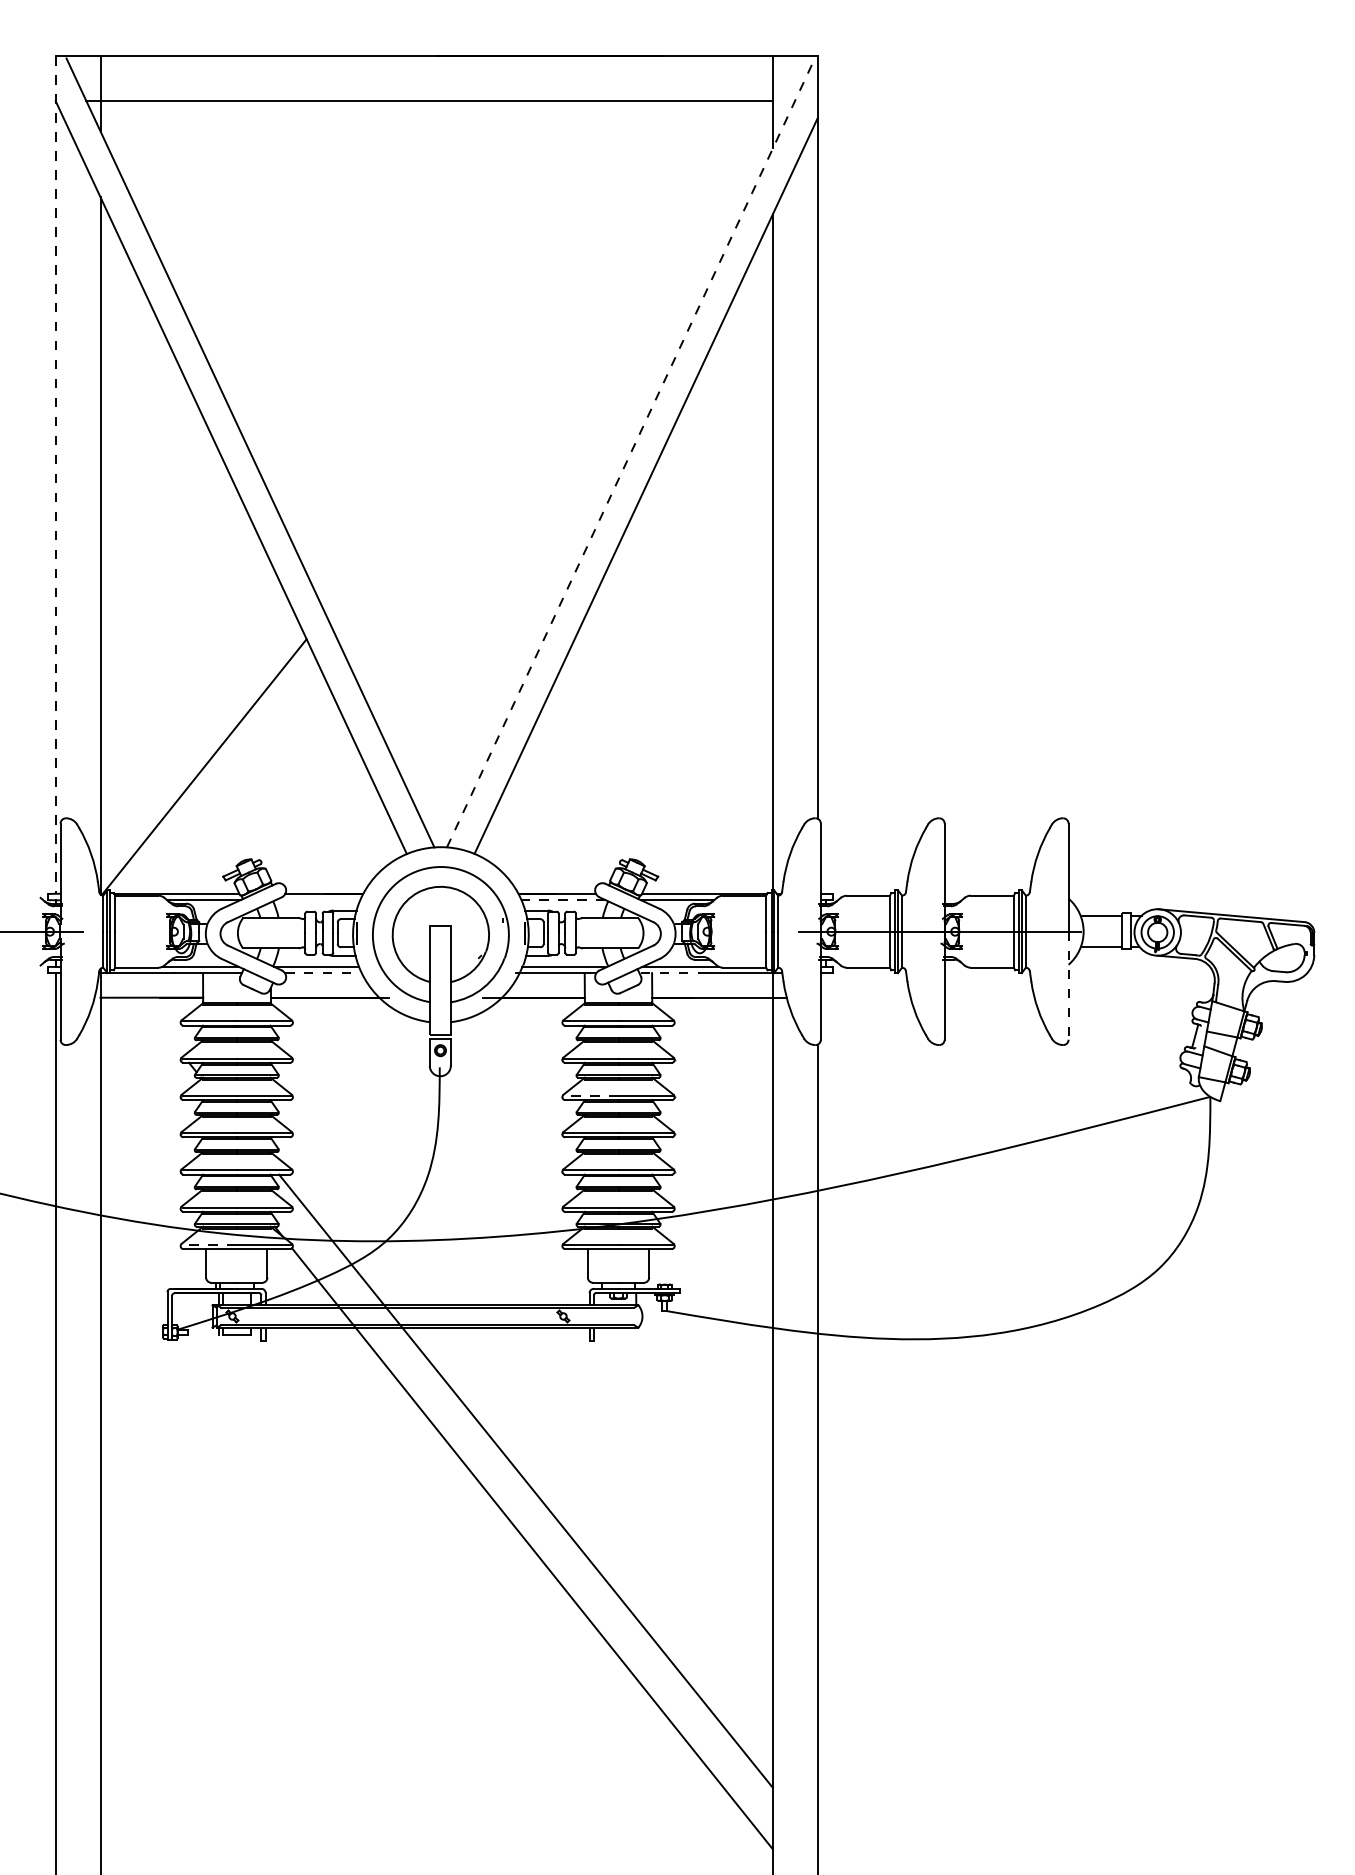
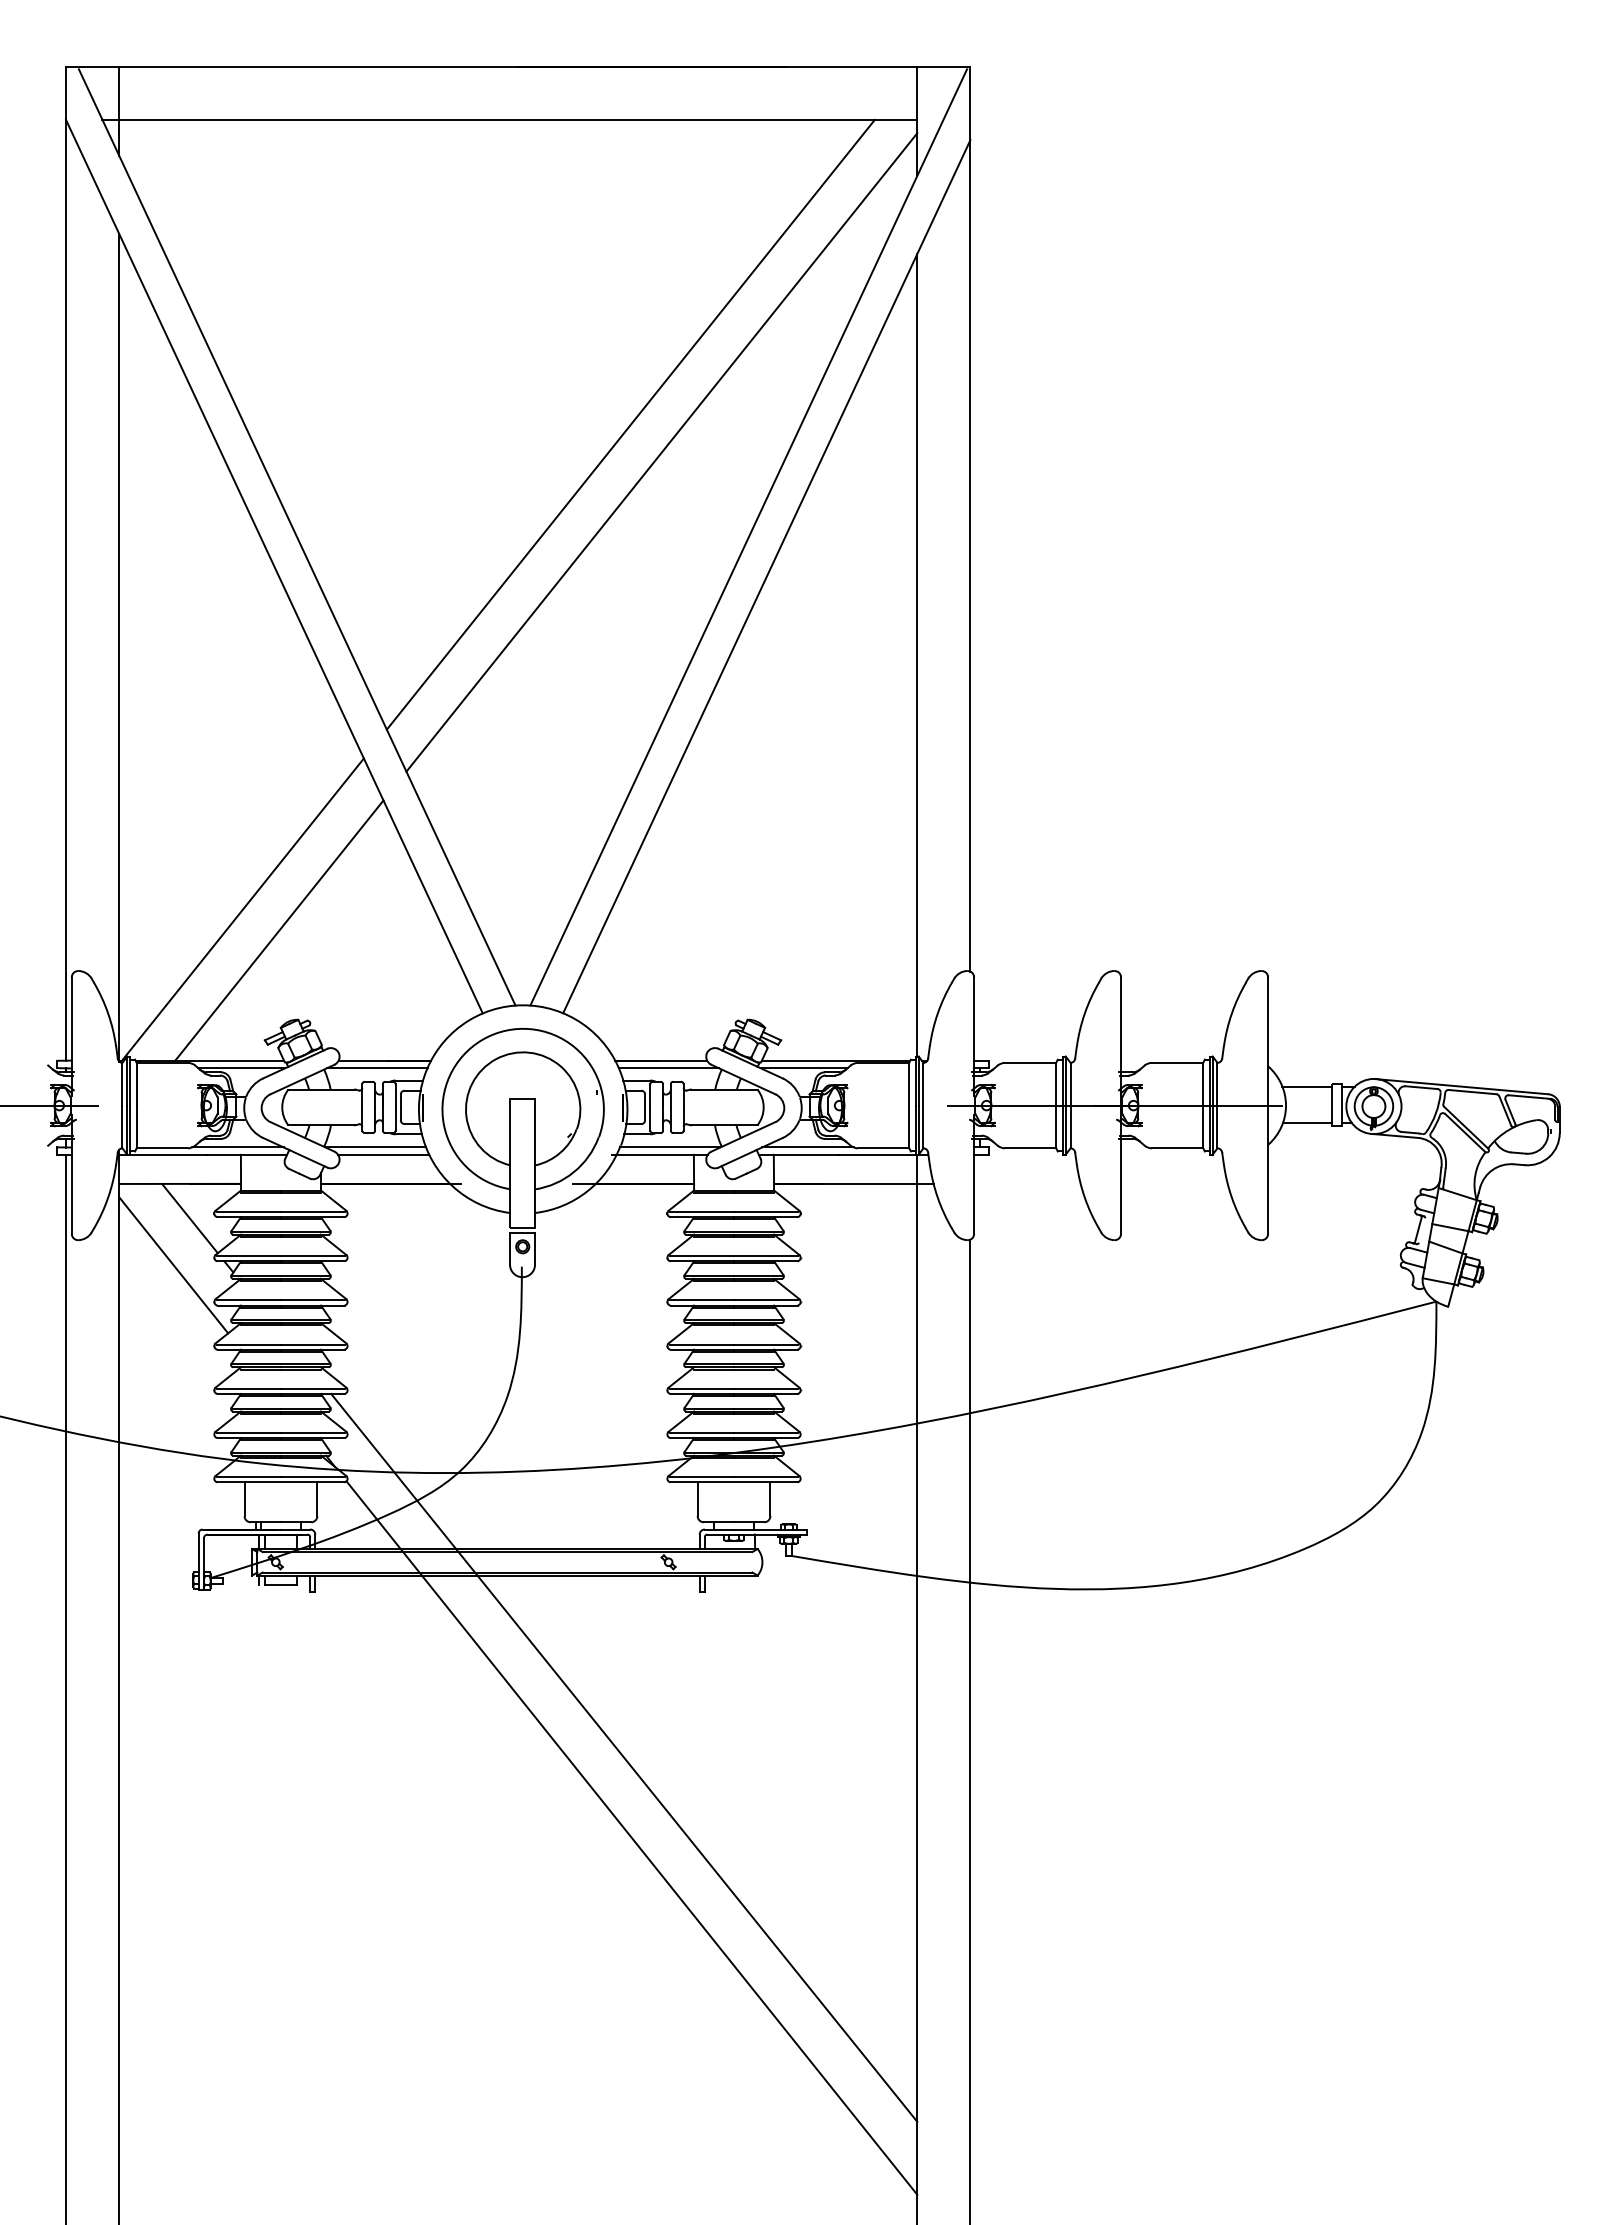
line: (531, 357) -> (630, 424), added
line: (557, 381) -> (661, 452), added
line: (630, 453) -> (748, 537), dashed -> solid
line: (56, 474) -> (66, 563), dashed -> solid
line: (235, 784) -> (279, 930), added
line: (318, 900) -> (377, 1068), added
line: (563, 900) -> (668, 1068), dashed -> solid
line: (323, 972) -> (383, 1154), dashed -> solid
line: (672, 972) -> (798, 1154), dashed -> solid
line: (1068, 986) -> (1268, 1170), dashed -> solid
line: (159, 1026) -> (189, 1218), added
line: (146, 1066) -> (173, 1265), added
line: (591, 1095) -> (701, 1300), dashed -> solid
line: (209, 1245) -> (248, 1477), dashed -> solid

